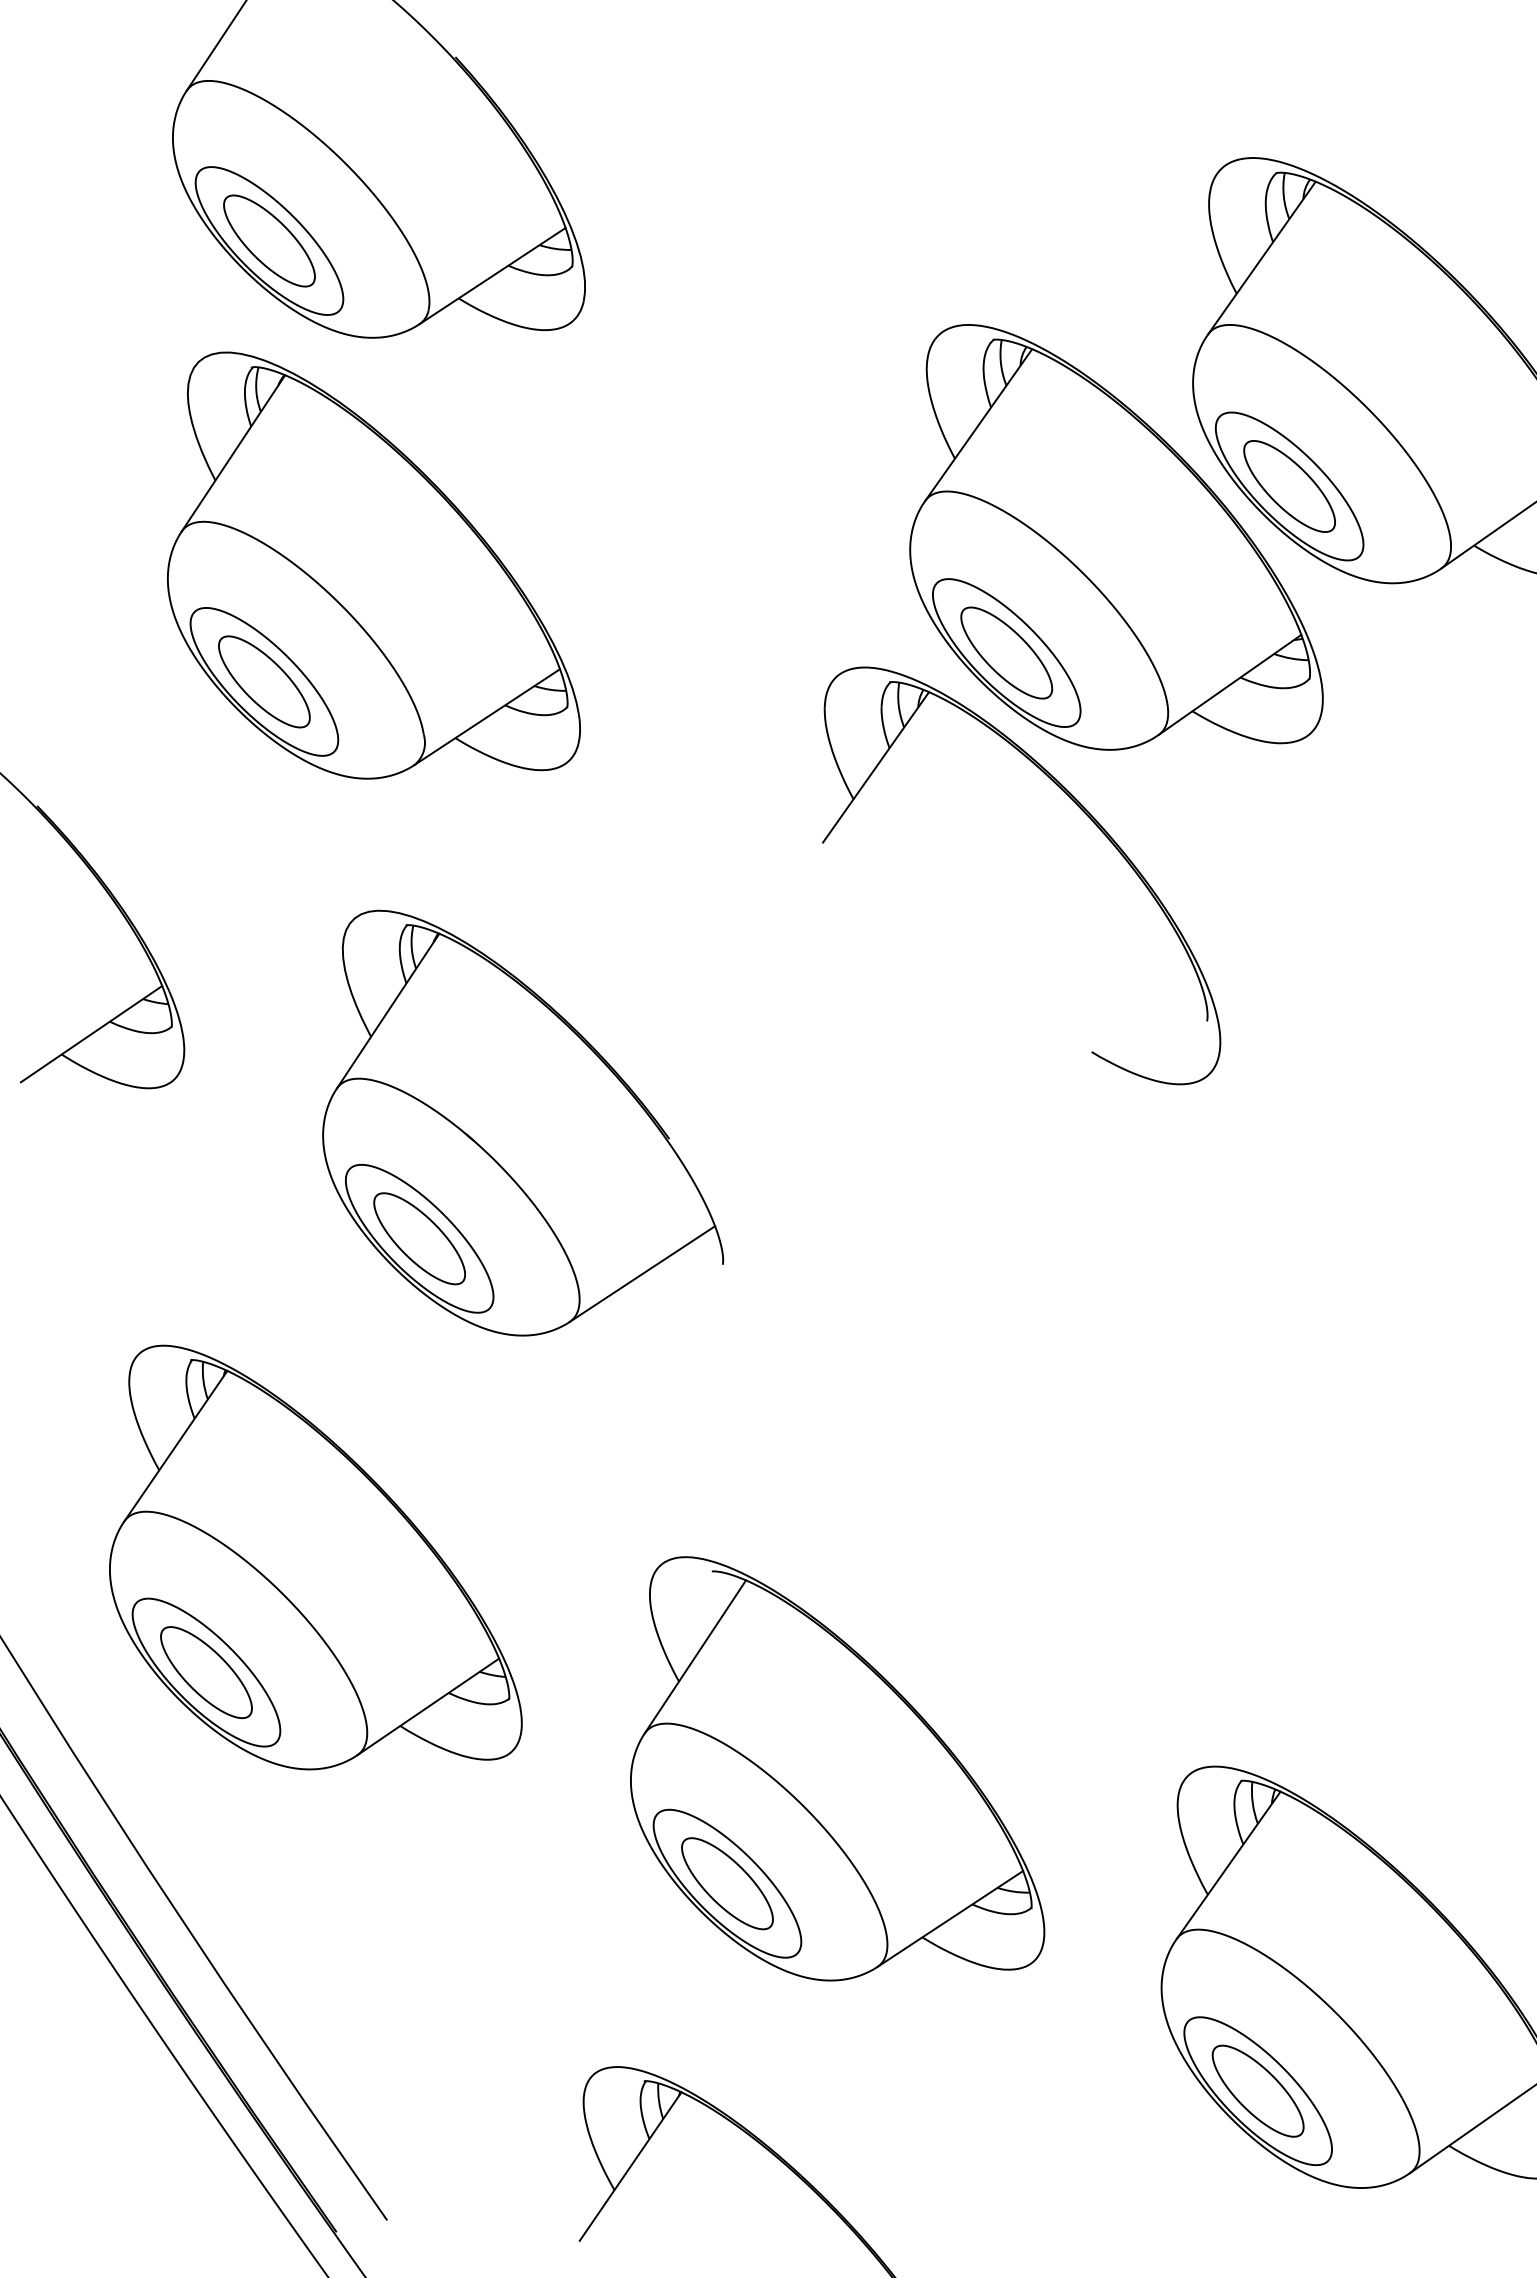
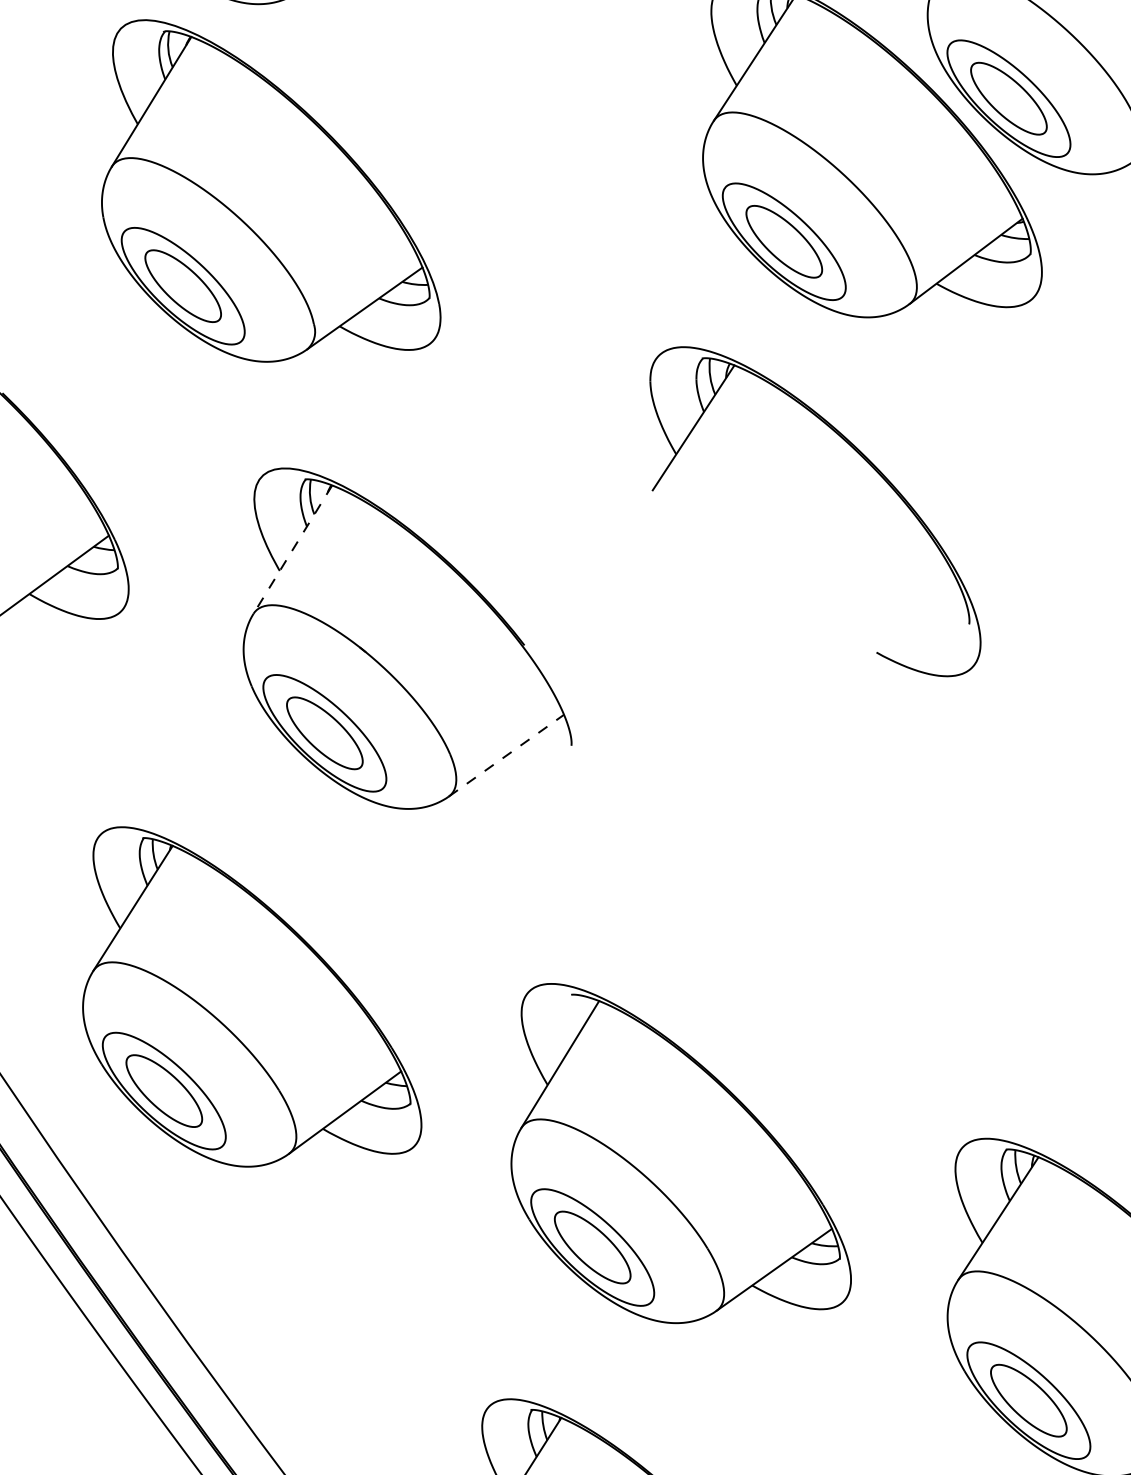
part: (1083, 812) -> (863, 458), moved
line: (388, 1011) -> (293, 549), solid -> dashed
line: (642, 1274) -> (506, 755), solid -> dashed

